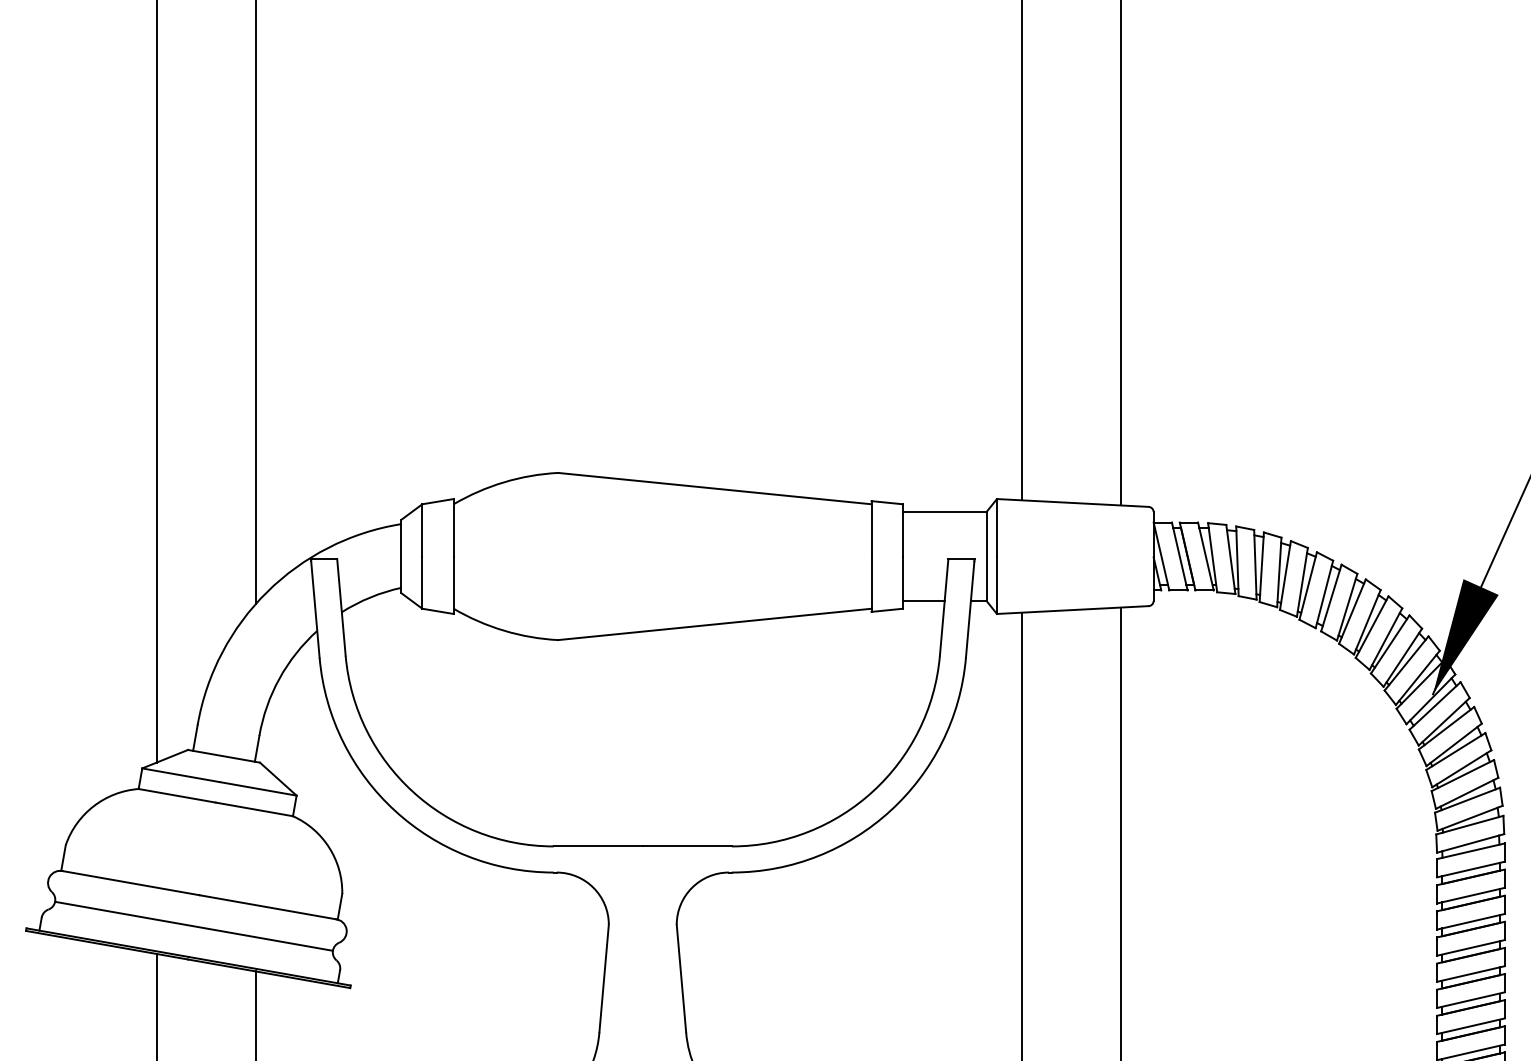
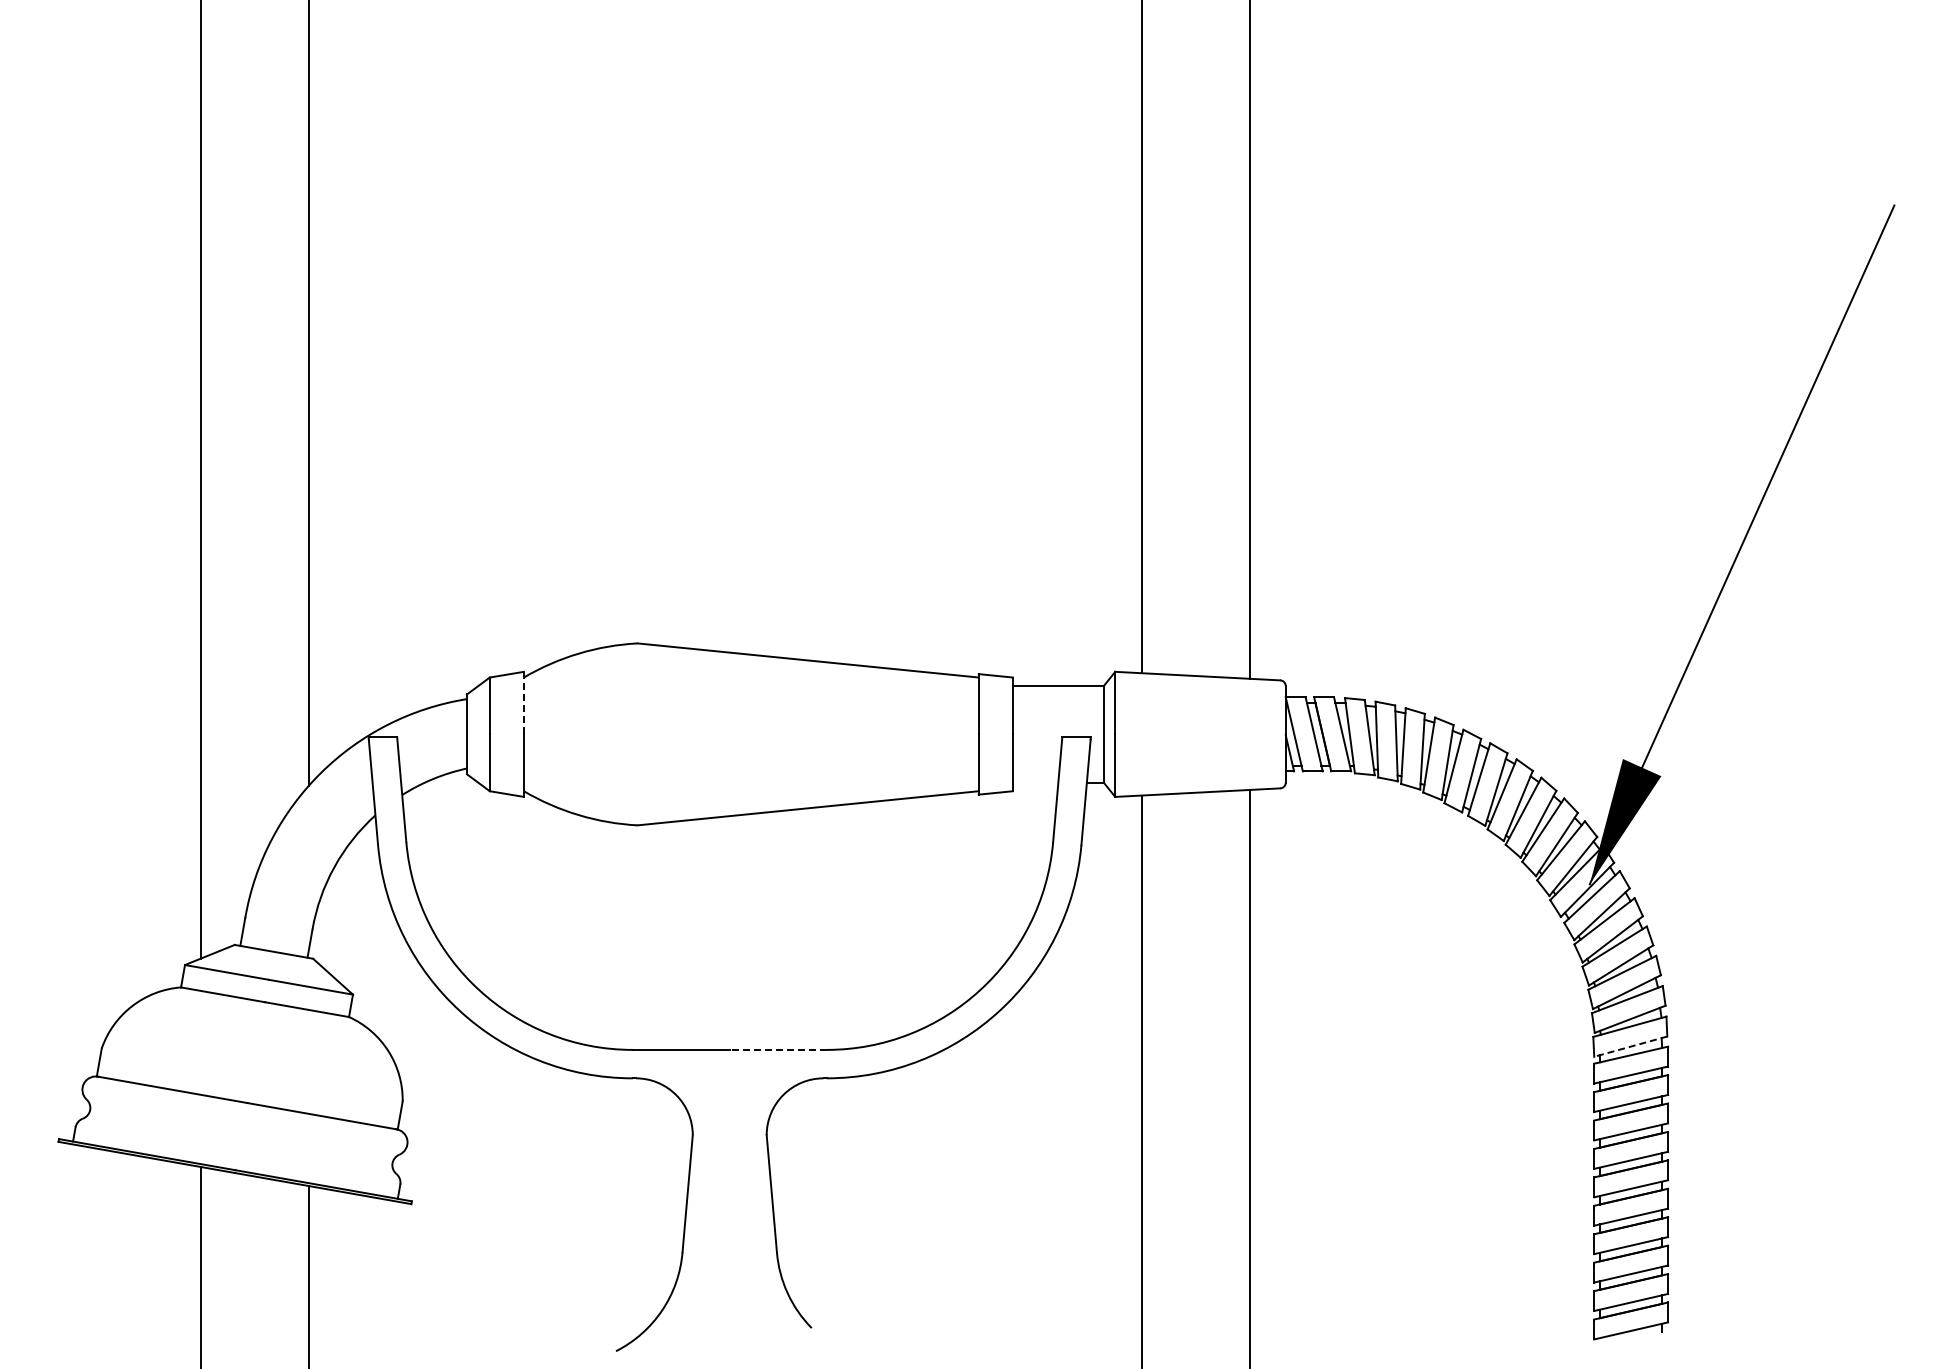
line: (453, 528) -> (523, 703), solid -> dashed
line: (923, 600) -> (1035, 782), removed
line: (1470, 843) -> (1630, 1046), solid -> dashed
line: (686, 846) -> (777, 1049), solid -> dashed
line: (194, 925) -> (241, 1136), removed

